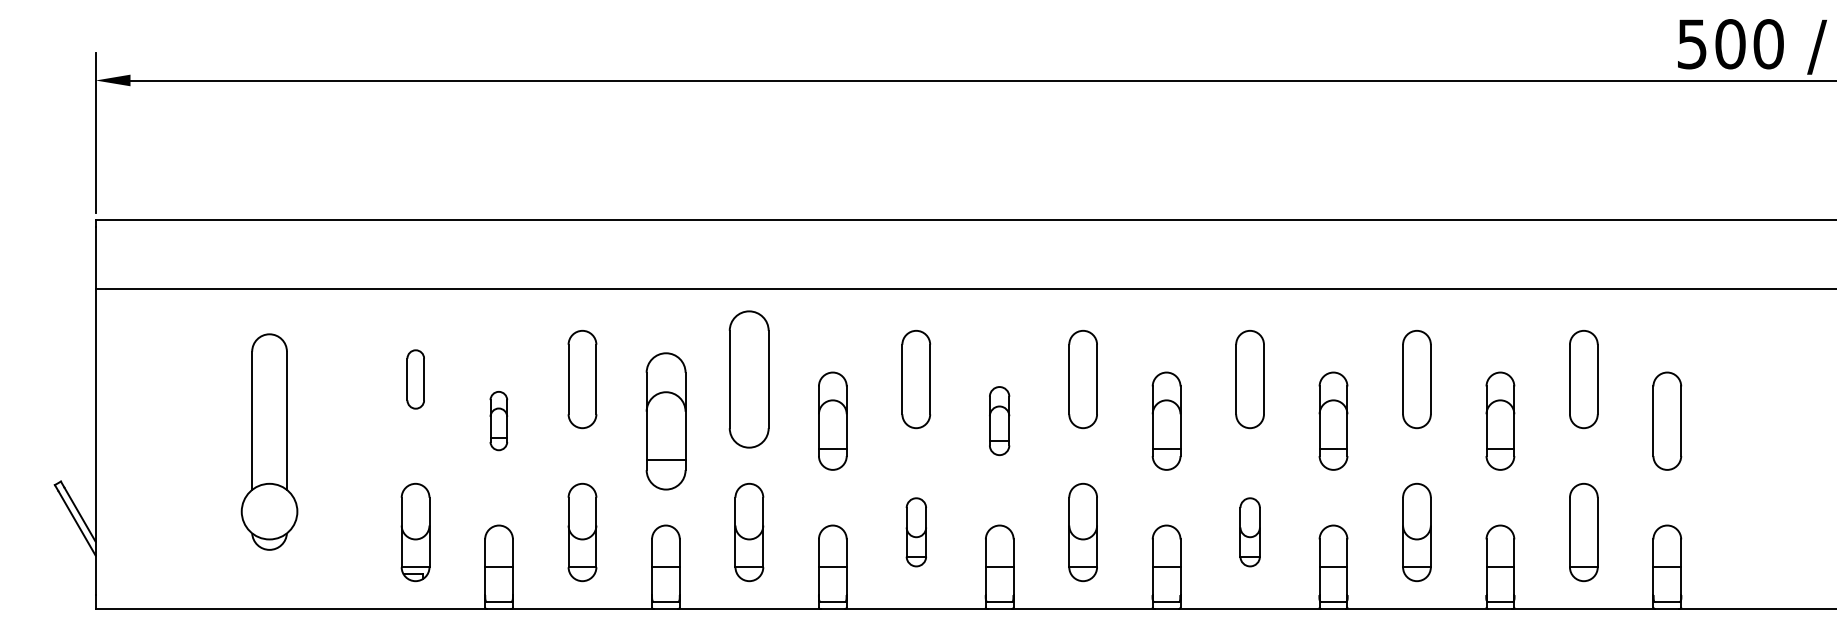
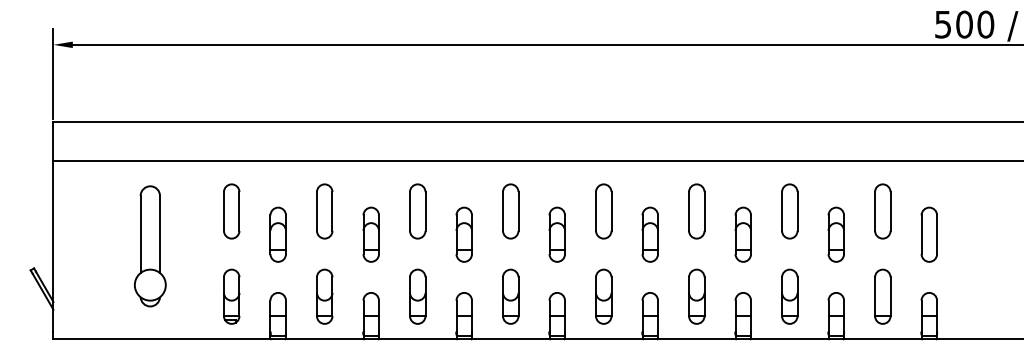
part: (415, 379) -> (231, 211), size x1.67
part: (748, 379) -> (417, 211), size x0.71
part: (497, 420) -> (277, 234), size x1.67
part: (664, 420) -> (370, 234), size x0.71
part: (998, 420) -> (556, 234), size x1.43
part: (915, 532) -> (510, 296), size x1.43
part: (1249, 532) -> (696, 296), size x1.43

